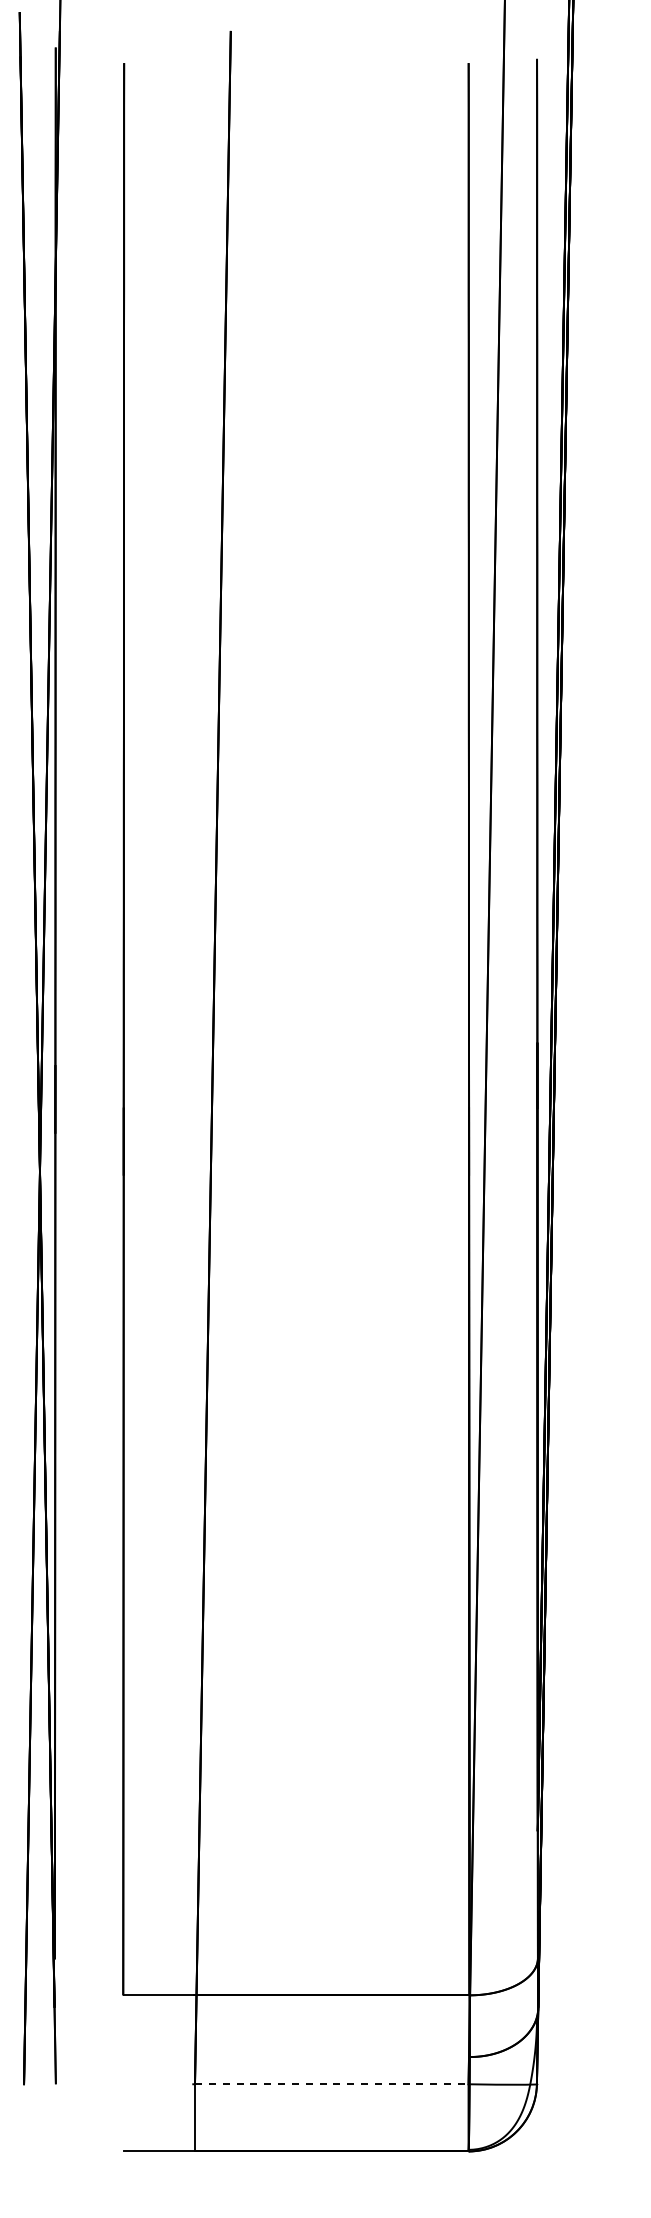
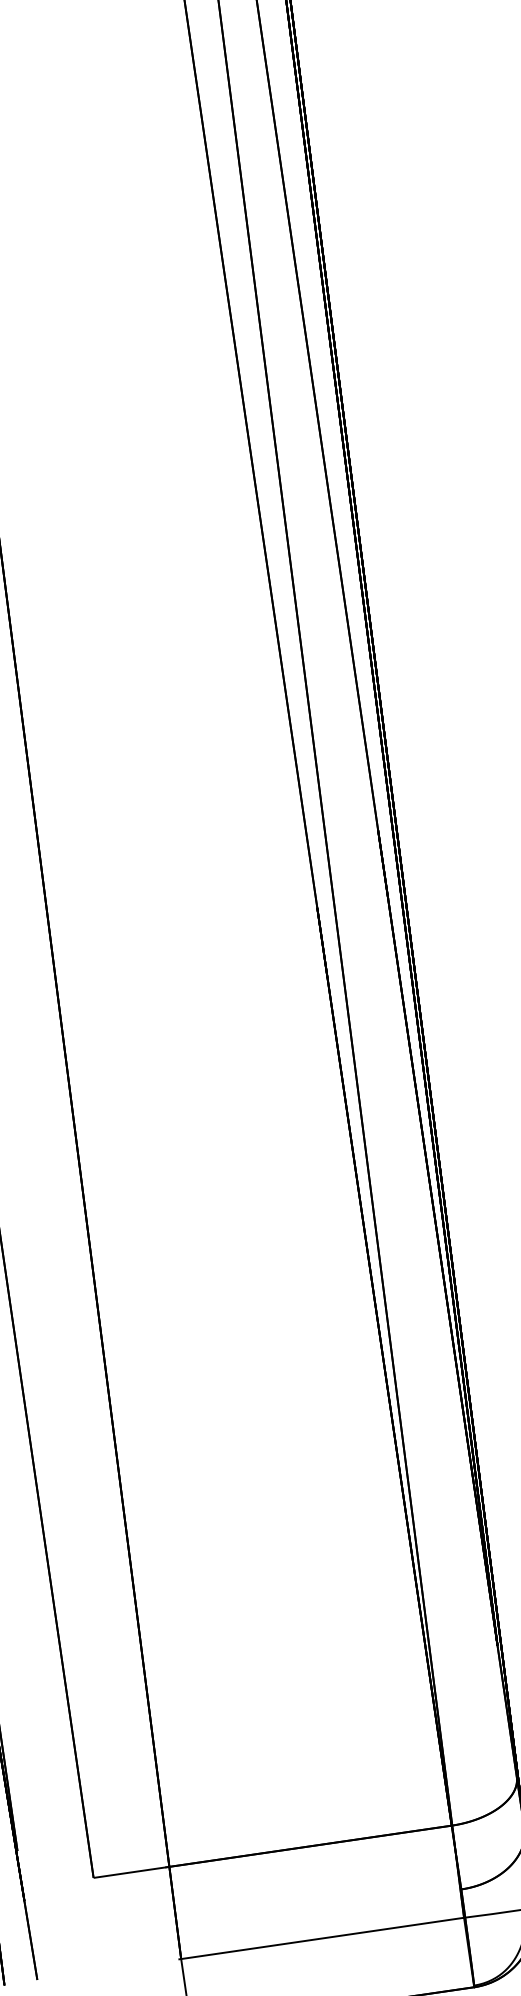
line: (331, 2084) -> (322, 1938), dashed -> solid

